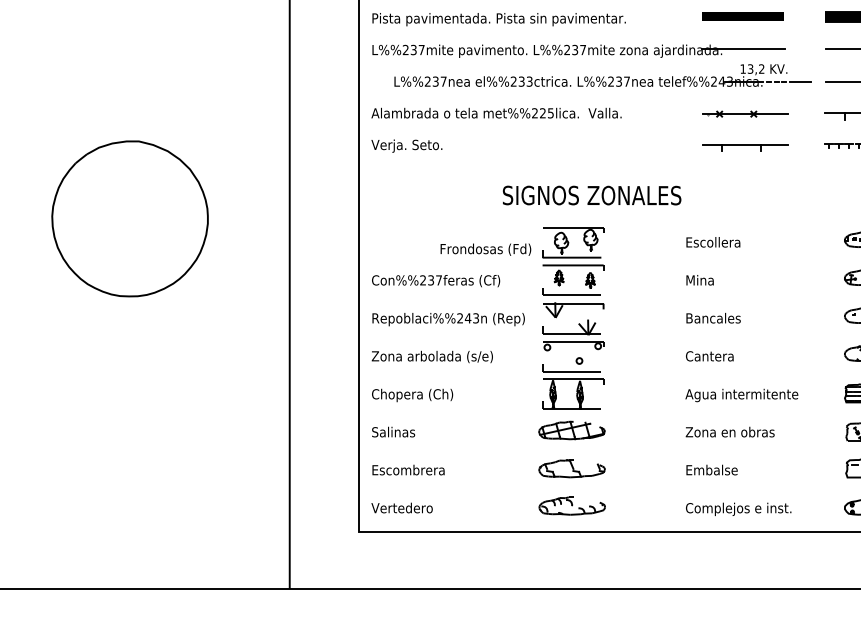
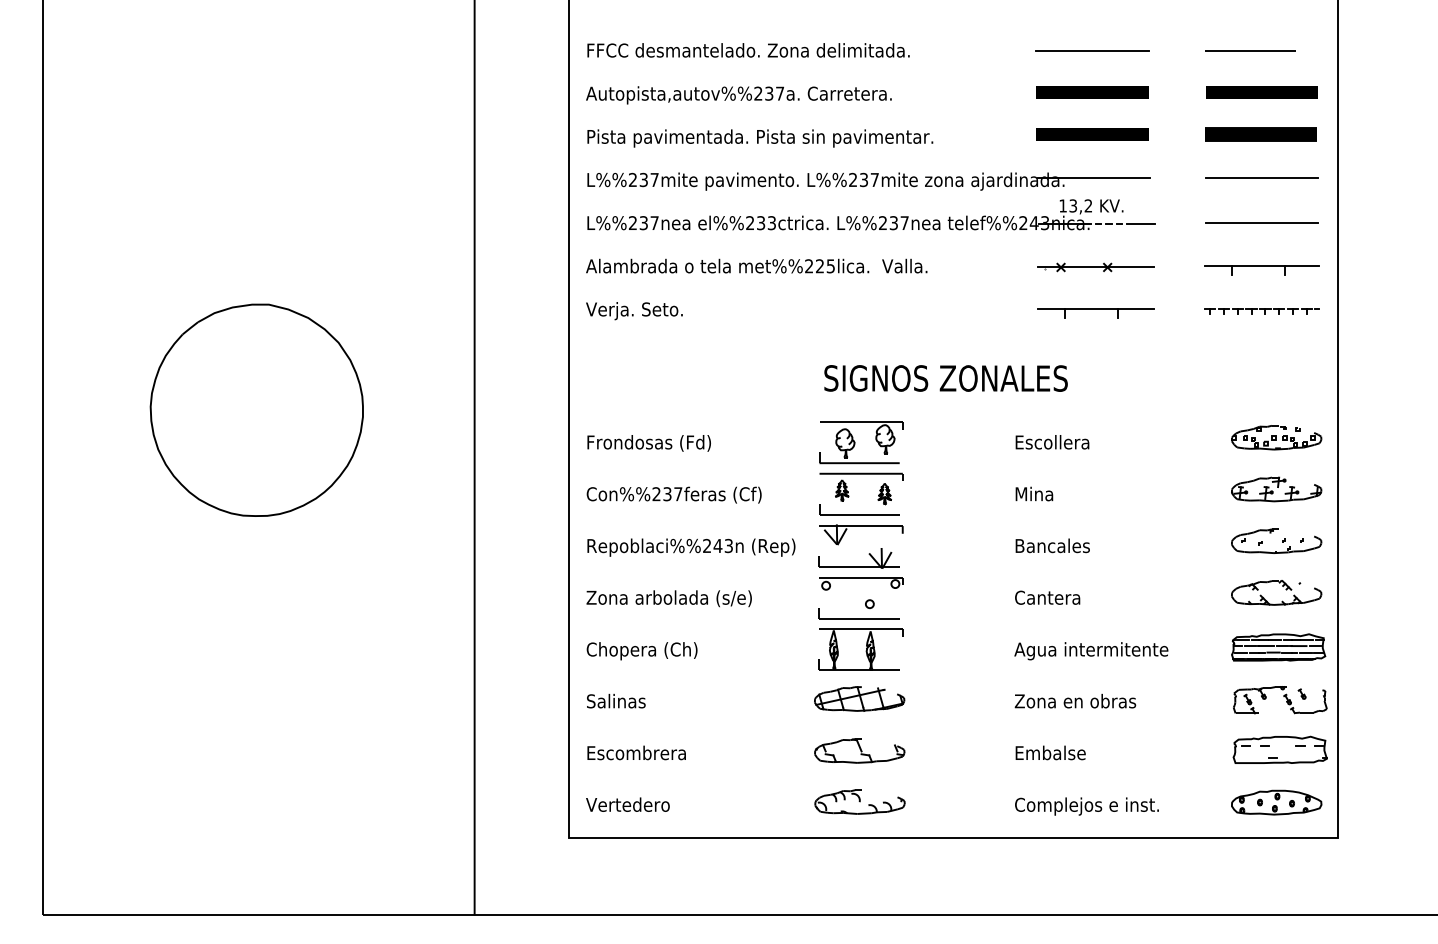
part: (602, 75) -> (871, 214), moved
text: (591, 195) -> (945, 378), moved
text: (485, 249) -> (648, 443), moved

